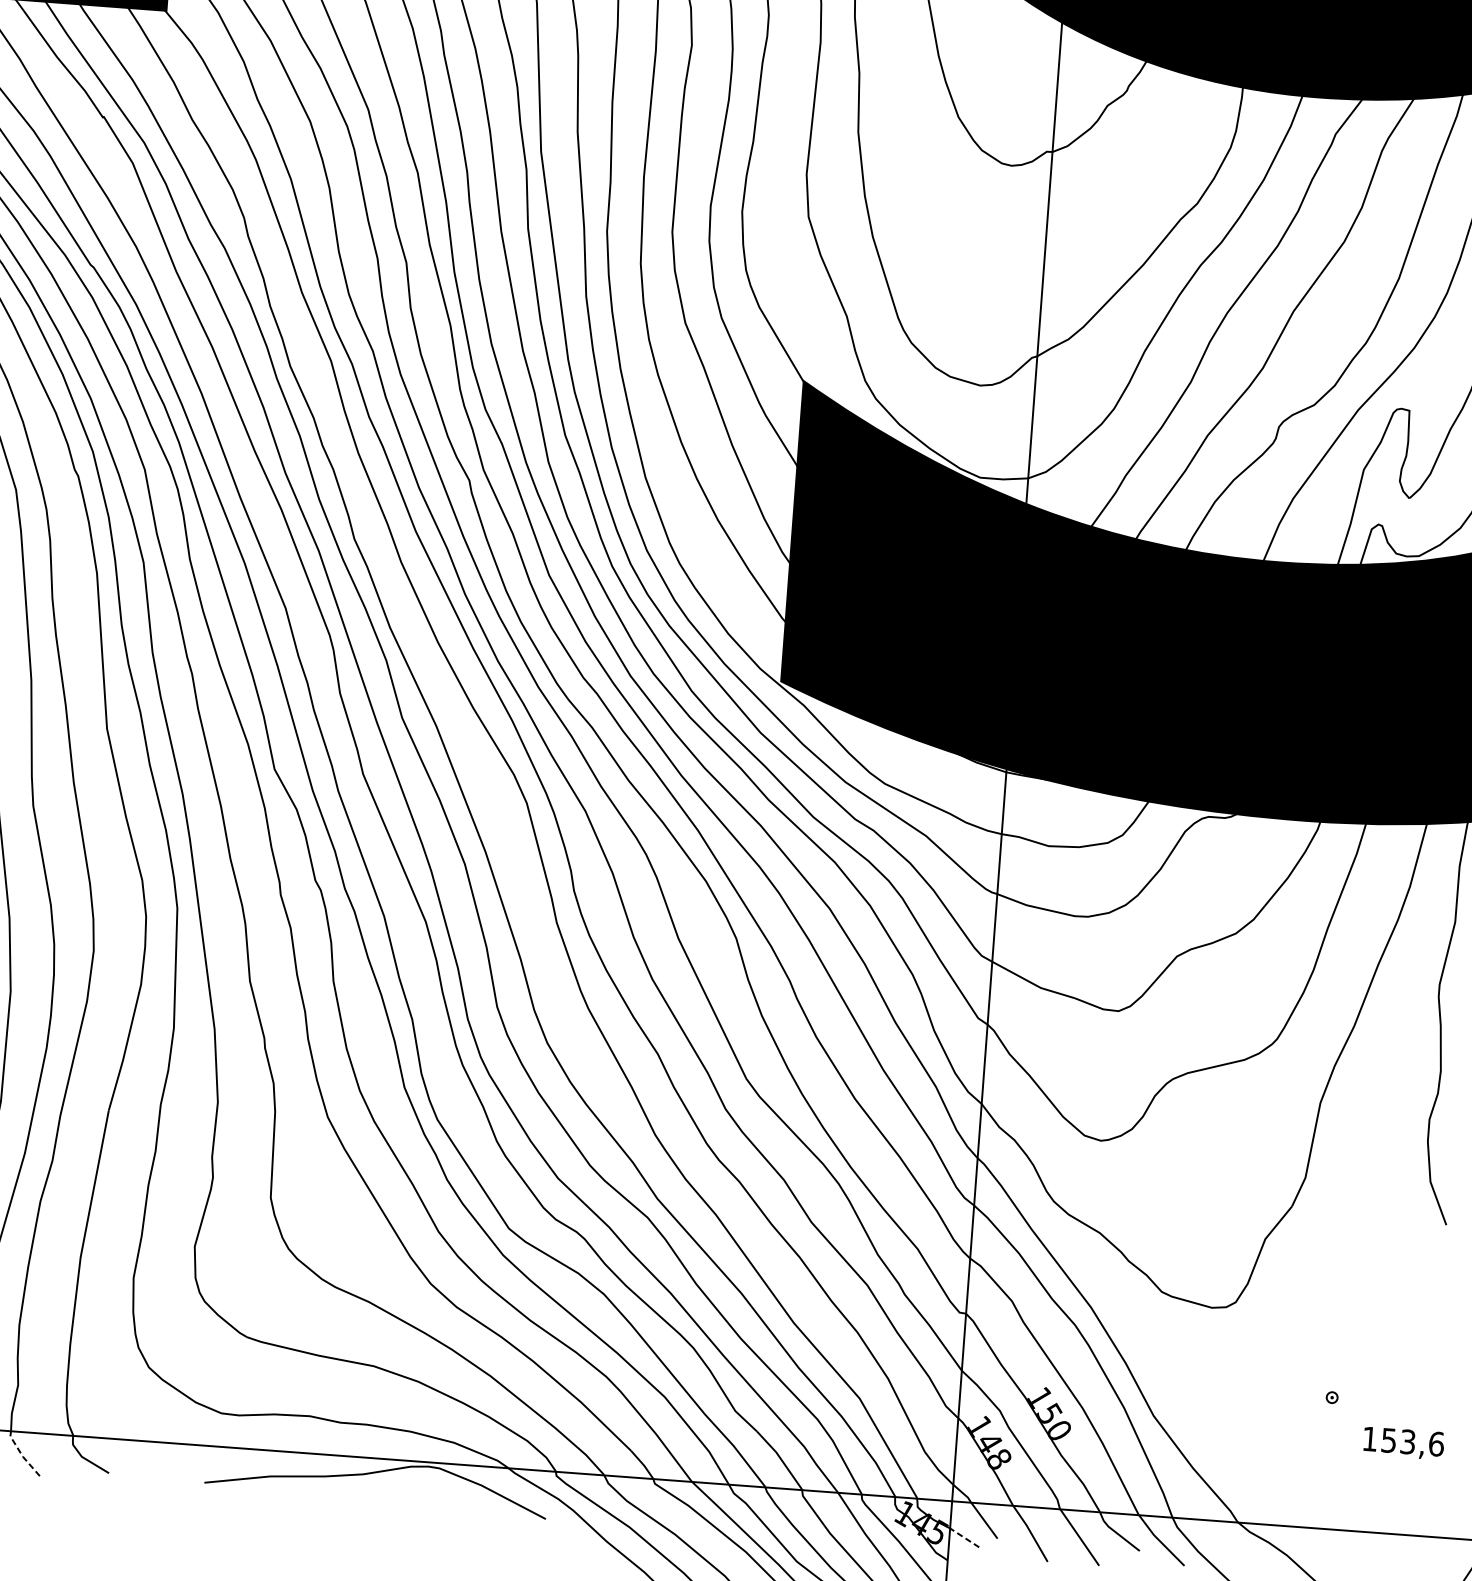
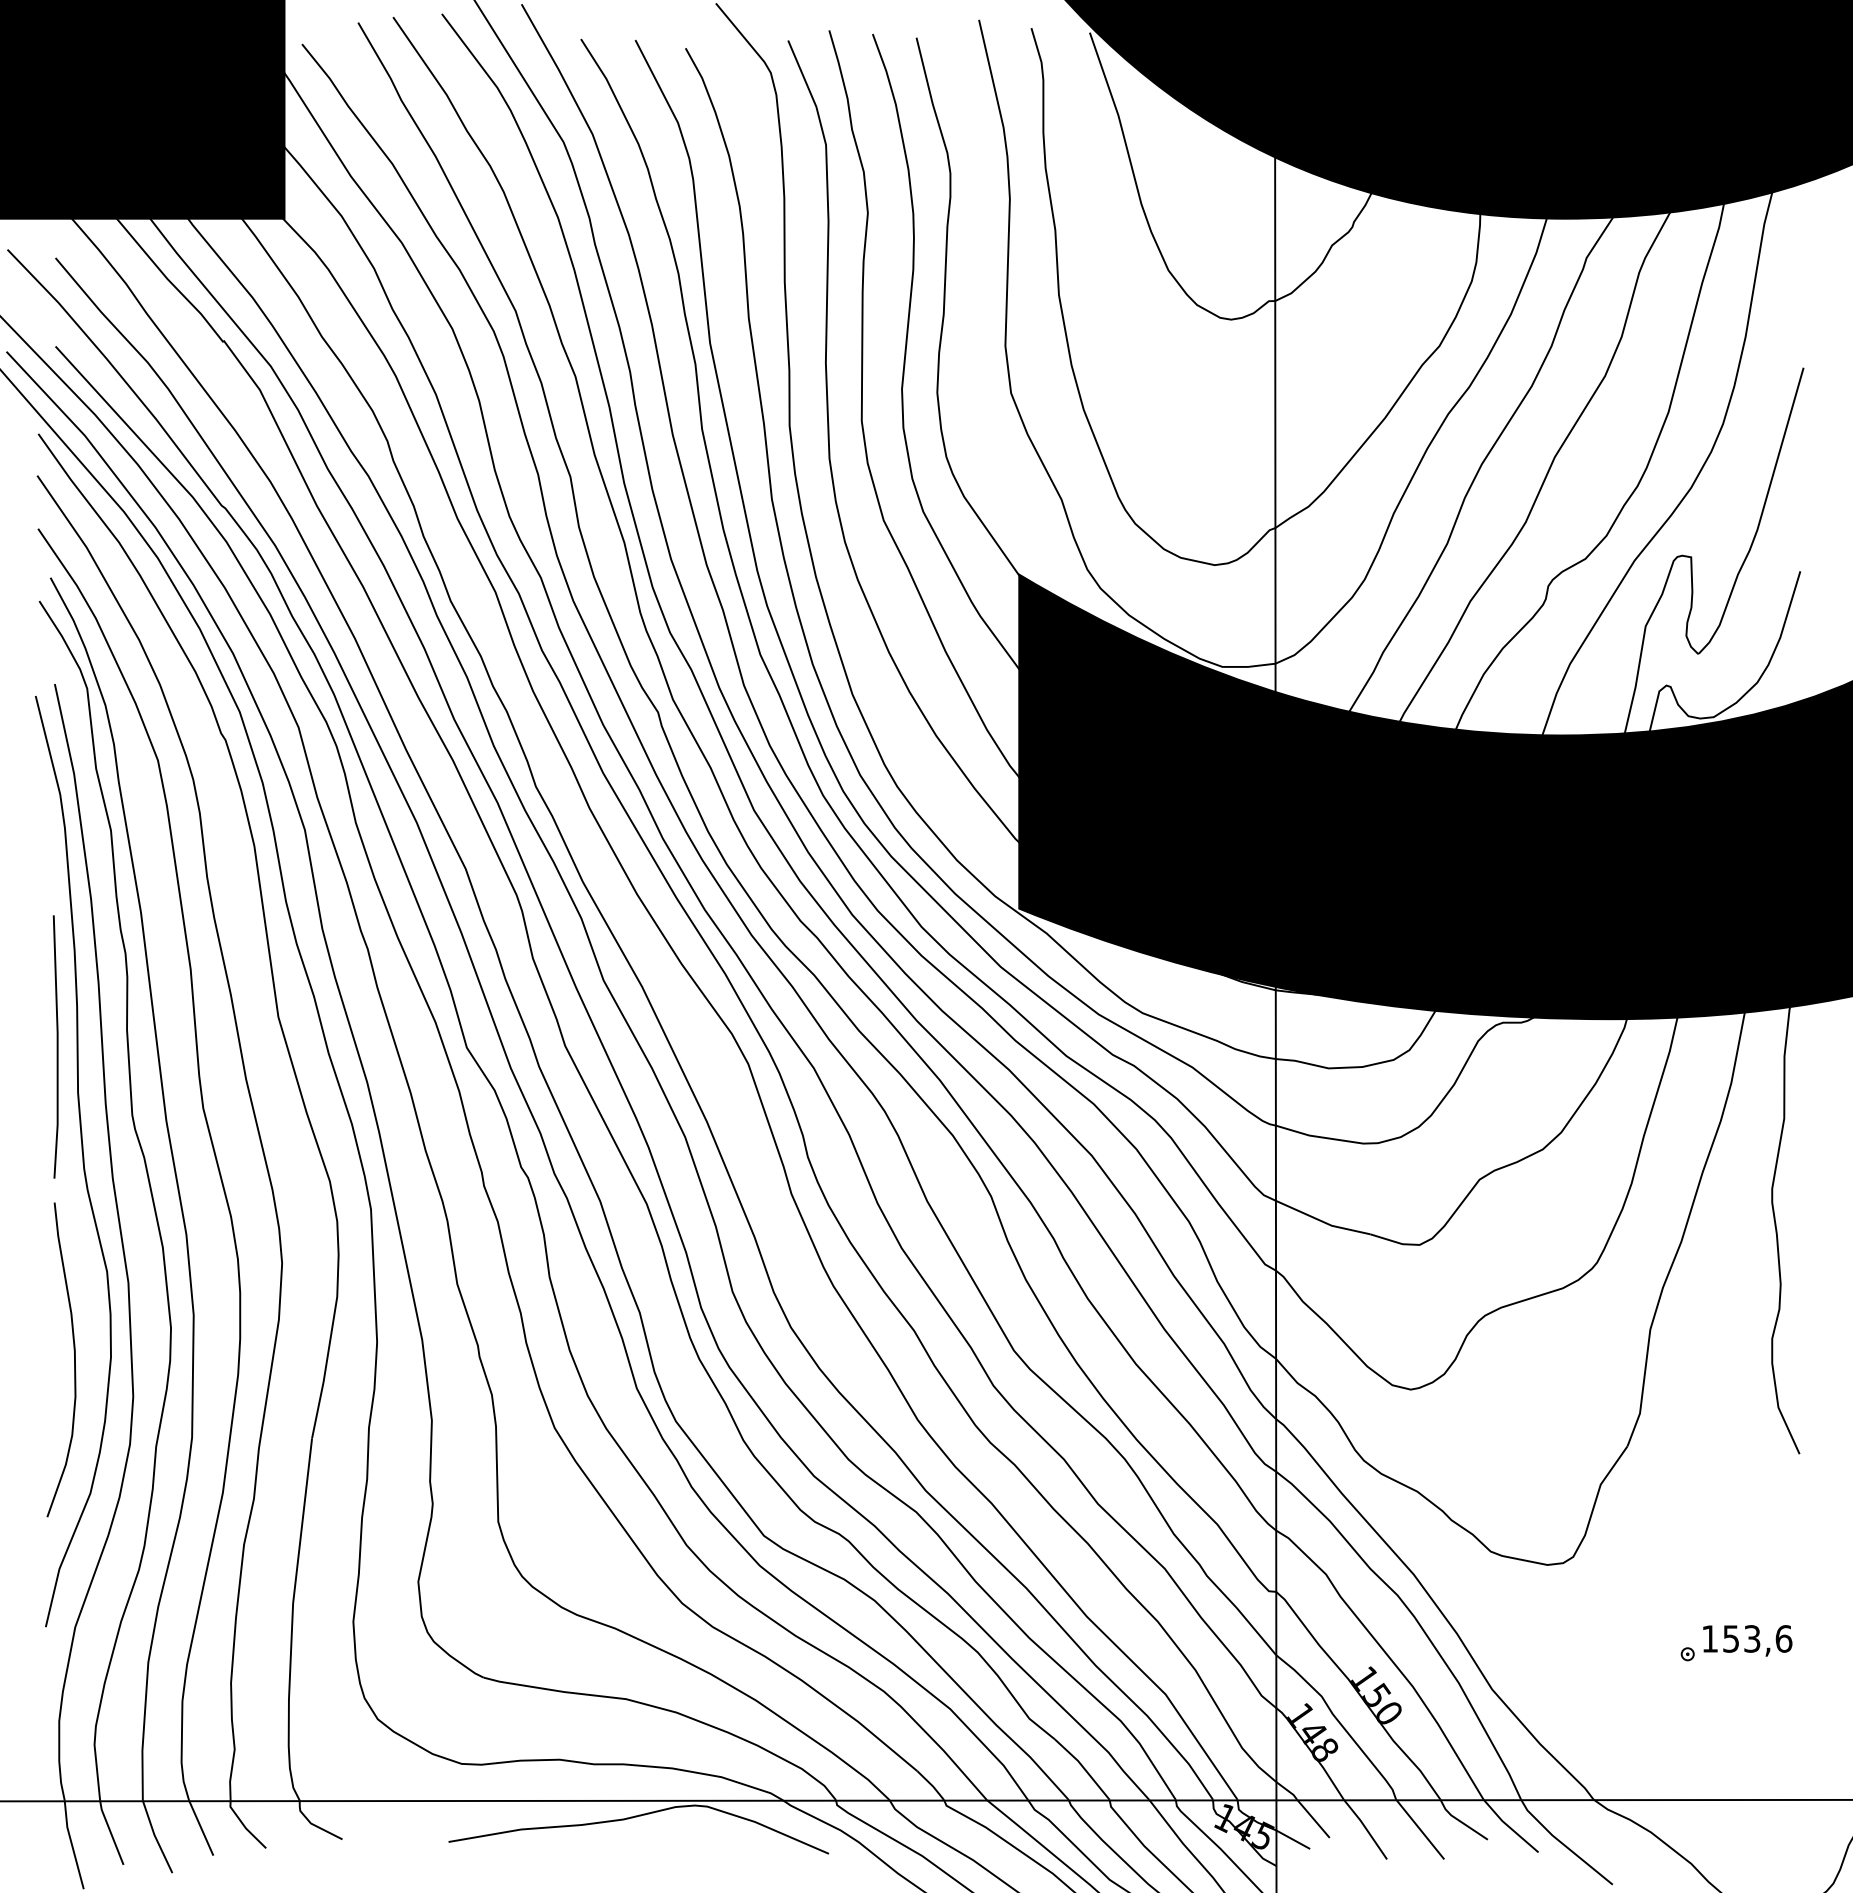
text: (1403, 1443) -> (1747, 1640), moved
line: (21, 1454) -> (244, 1826), dashed -> solid
line: (963, 1537) -> (1292, 1839), dashed -> solid

